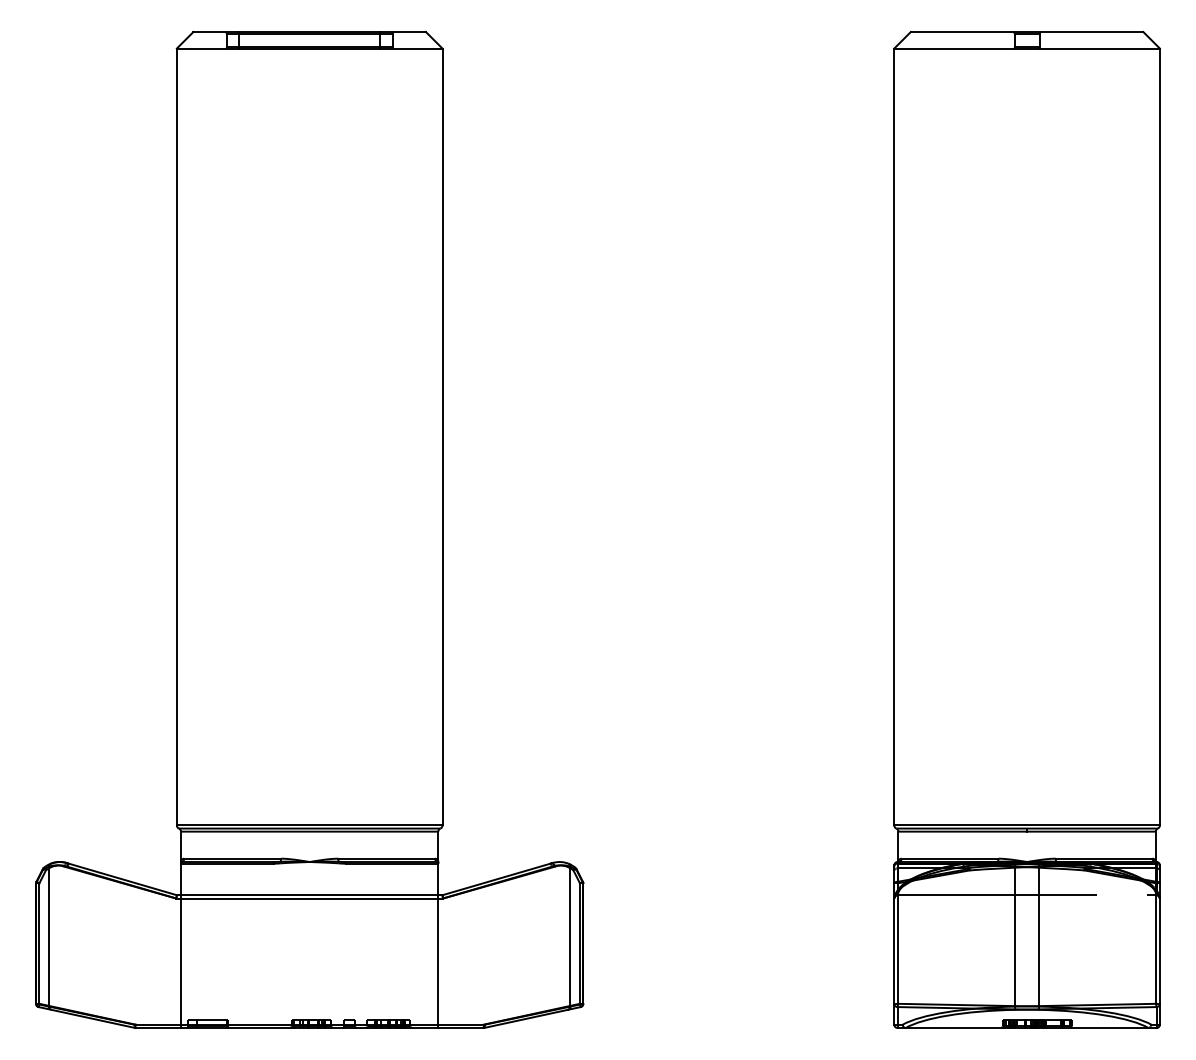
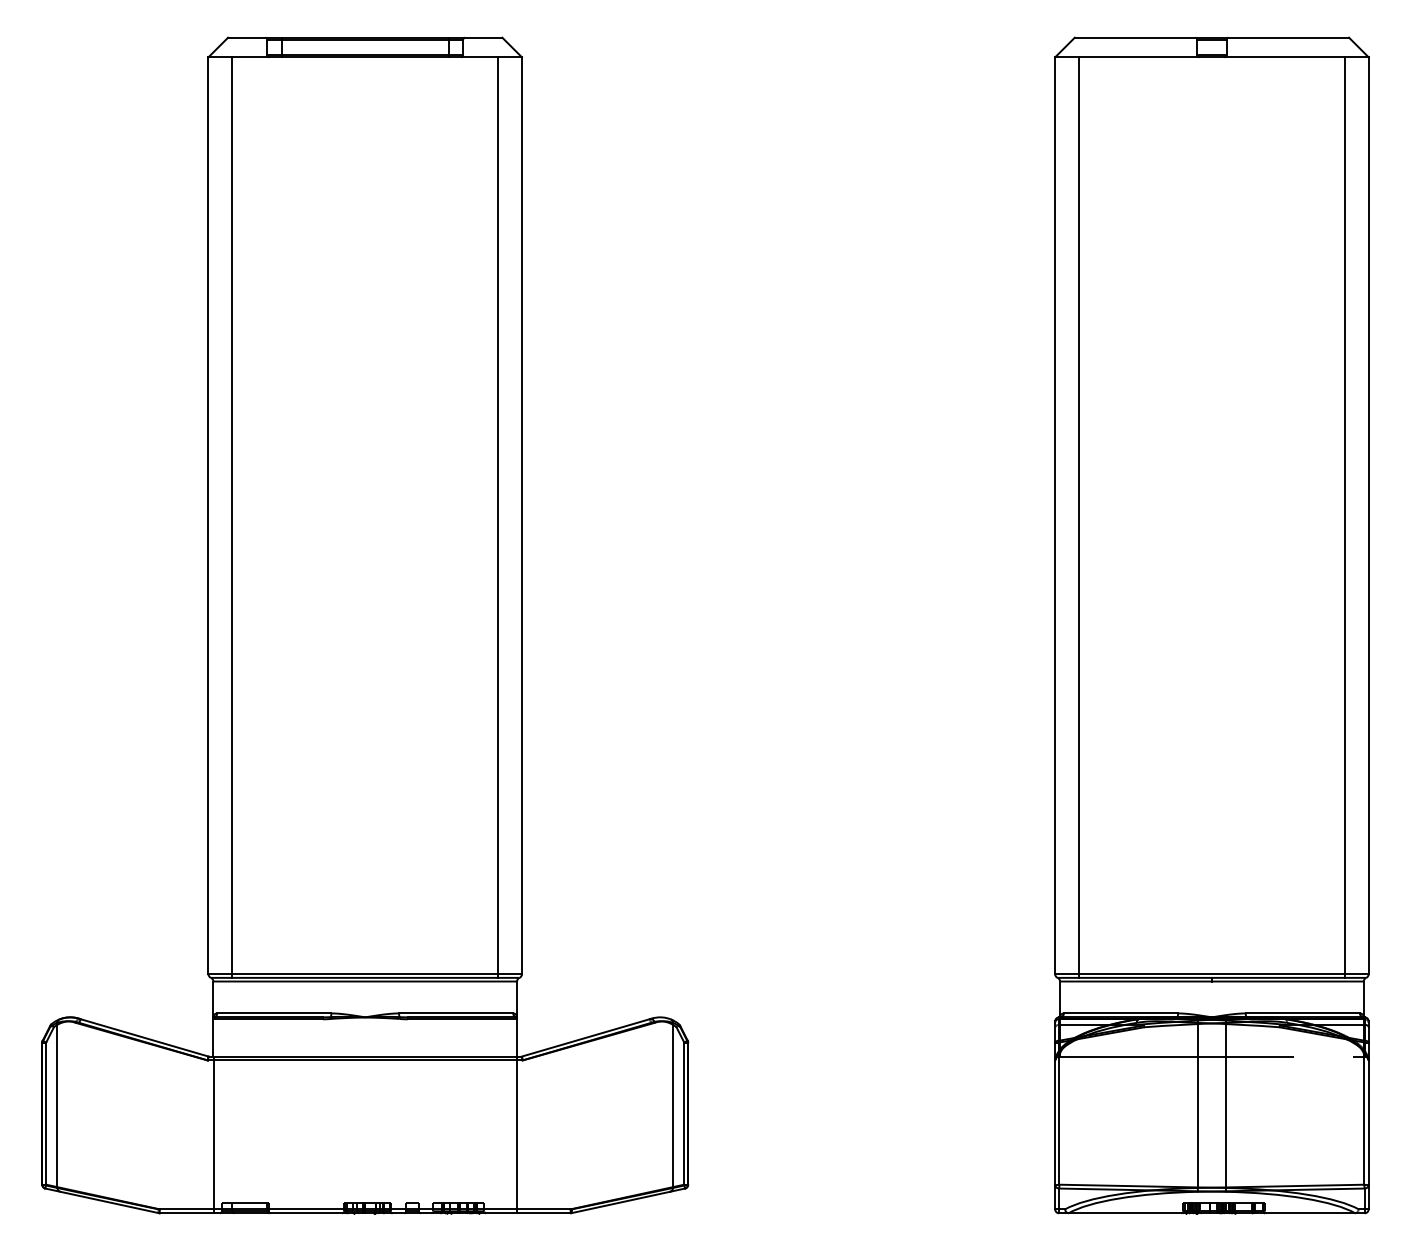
line: (197, 438) -> (232, 517), added
line: (422, 438) -> (498, 517), added
line: (914, 438) -> (1078, 517), added
line: (1140, 438) -> (1345, 517), added

